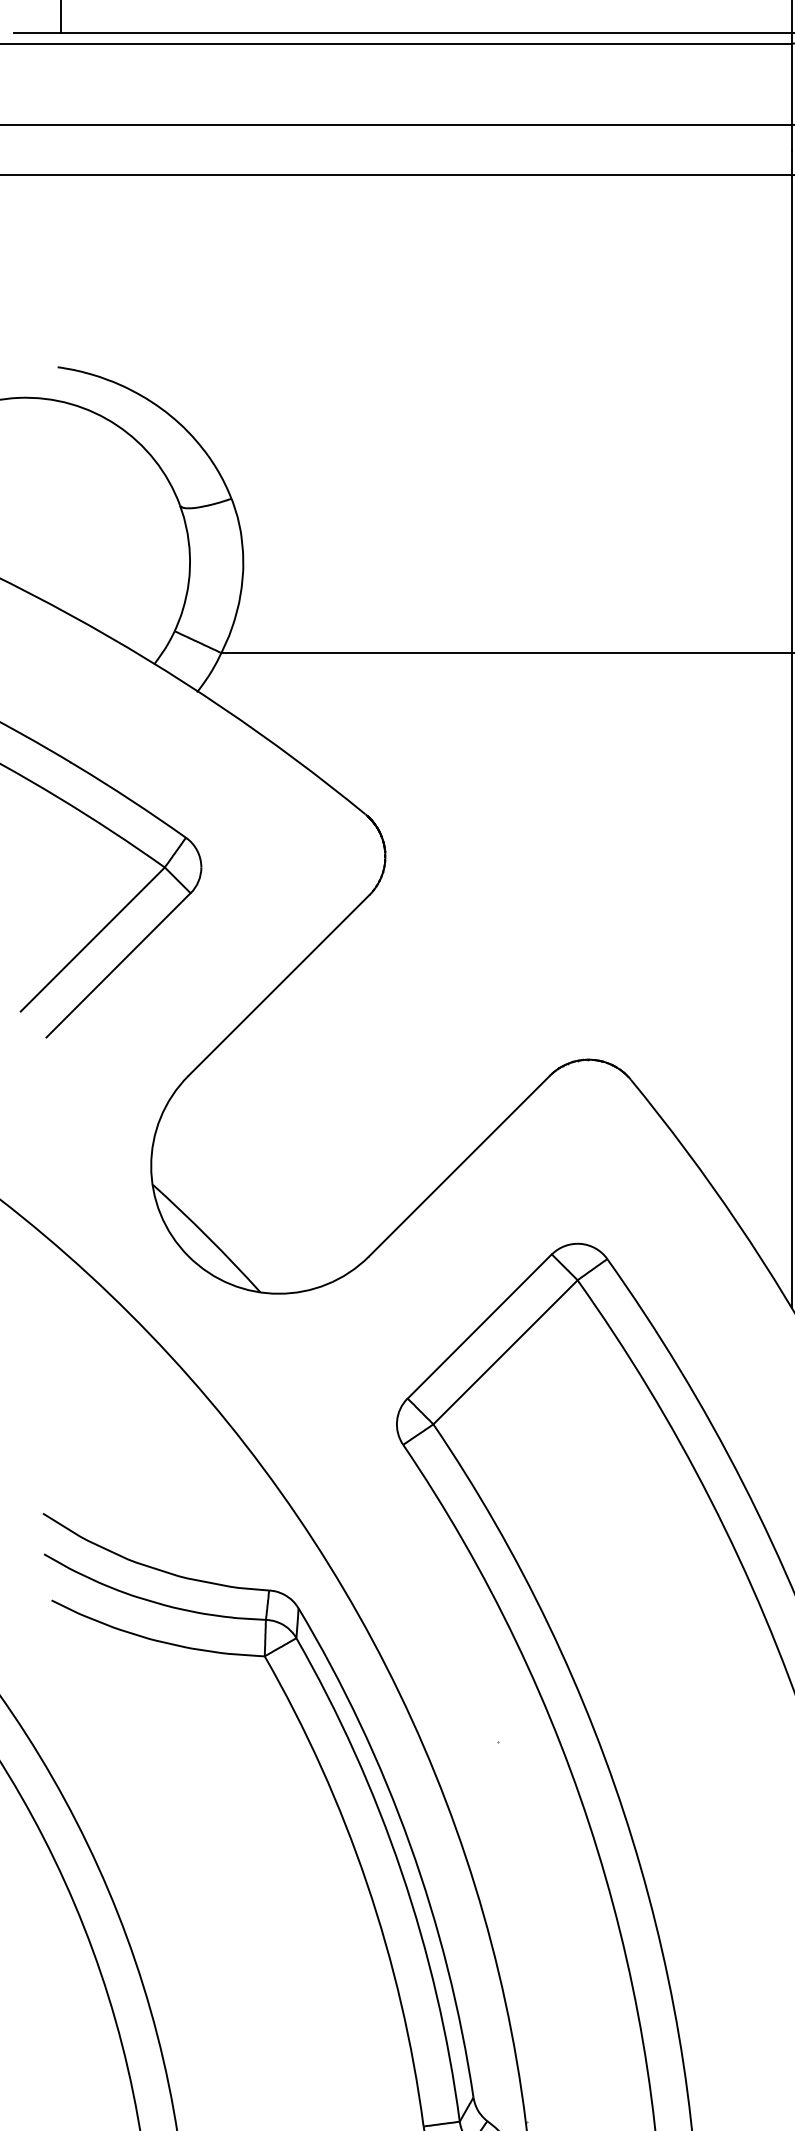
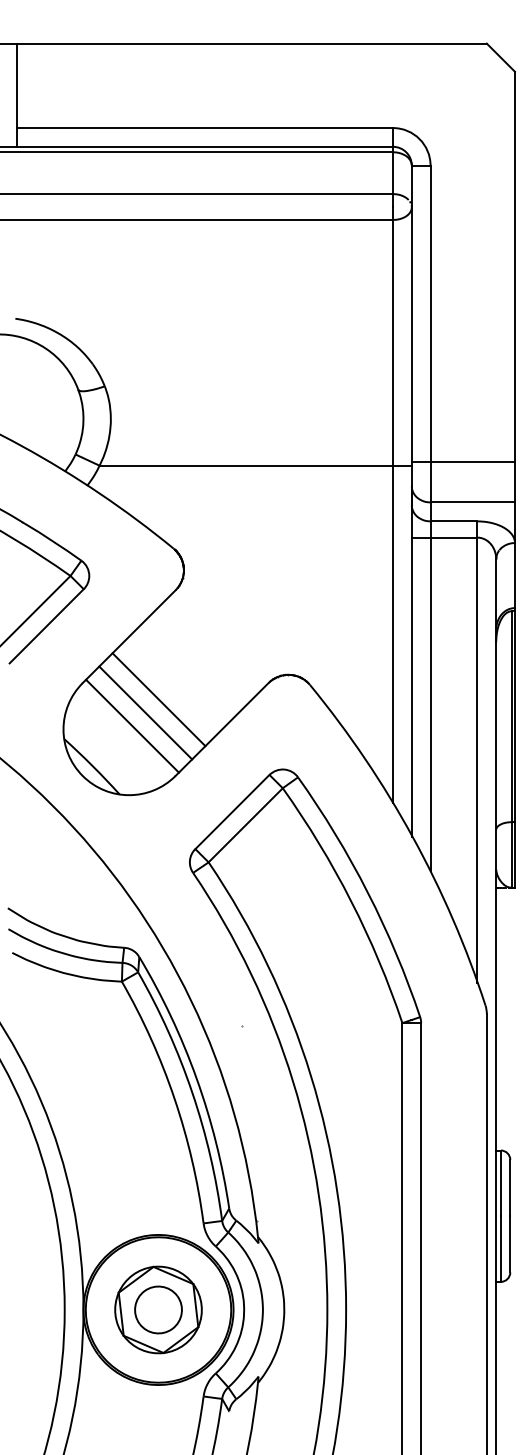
line: (335, 1107) -> (158, 699), added
line: (310, 1132) -> (145, 712), added
line: (285, 1158) -> (132, 725), added

